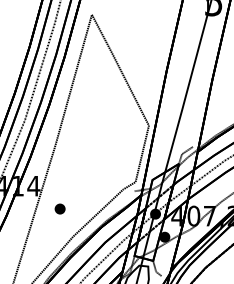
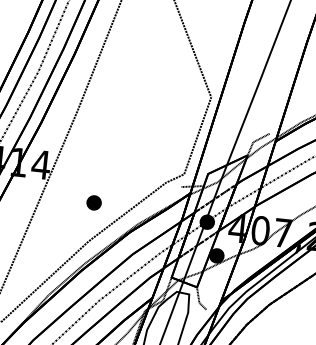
part: (59, 208) -> (93, 202), moved

